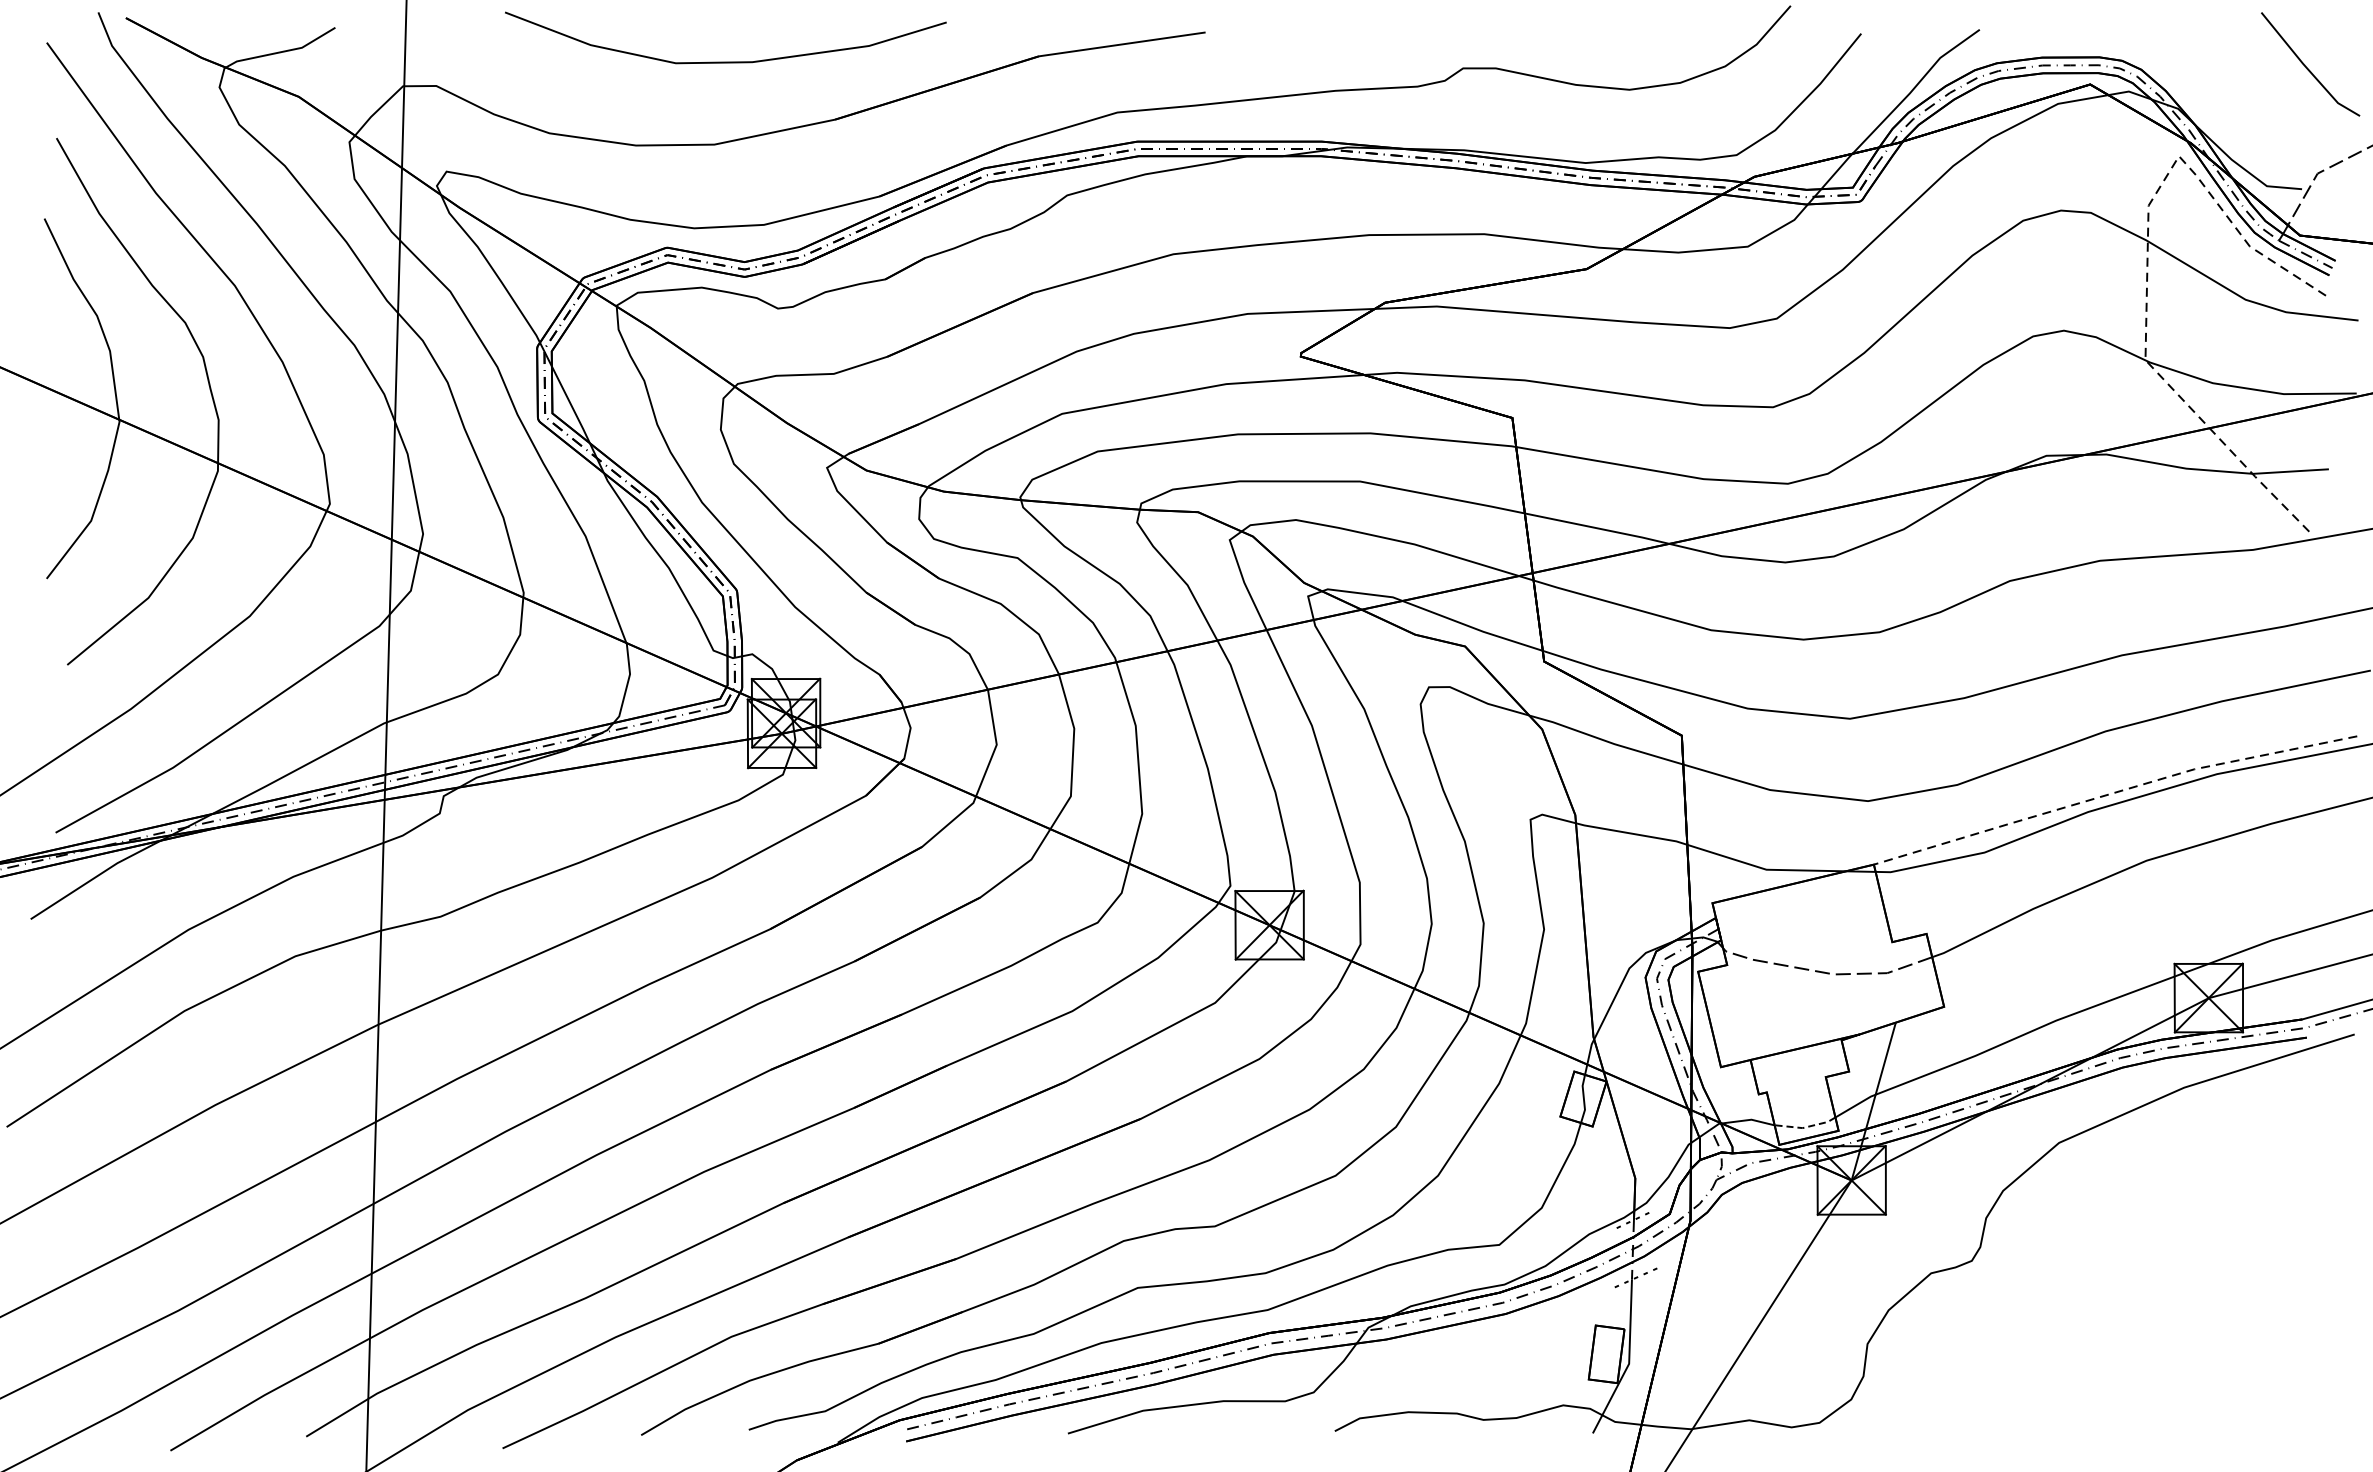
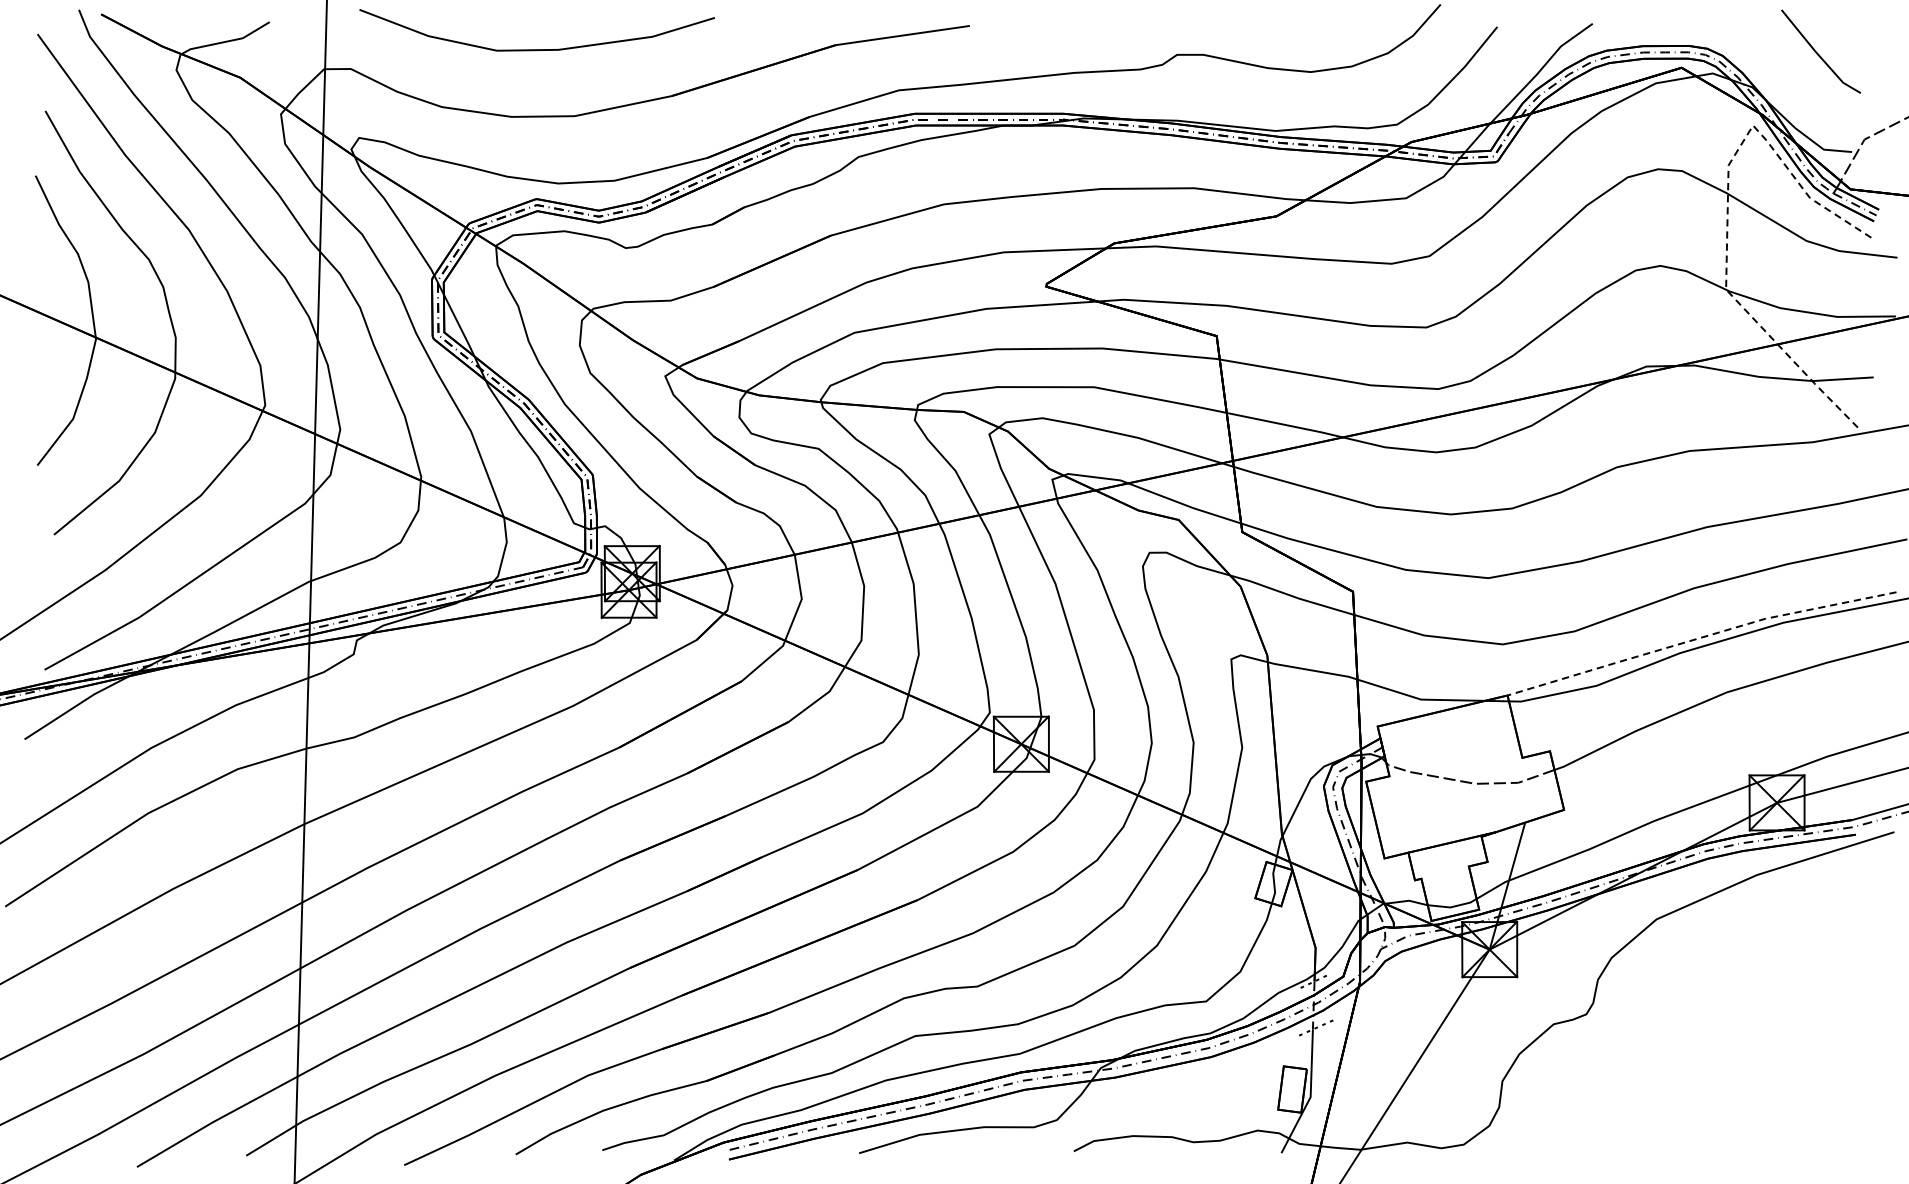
curve: (725, 61) -> (536, 49), moved
line: (2307, 67) -> (1818, 54), moved
line: (1805, 1127) -> (1452, 907), dashed -> solid

